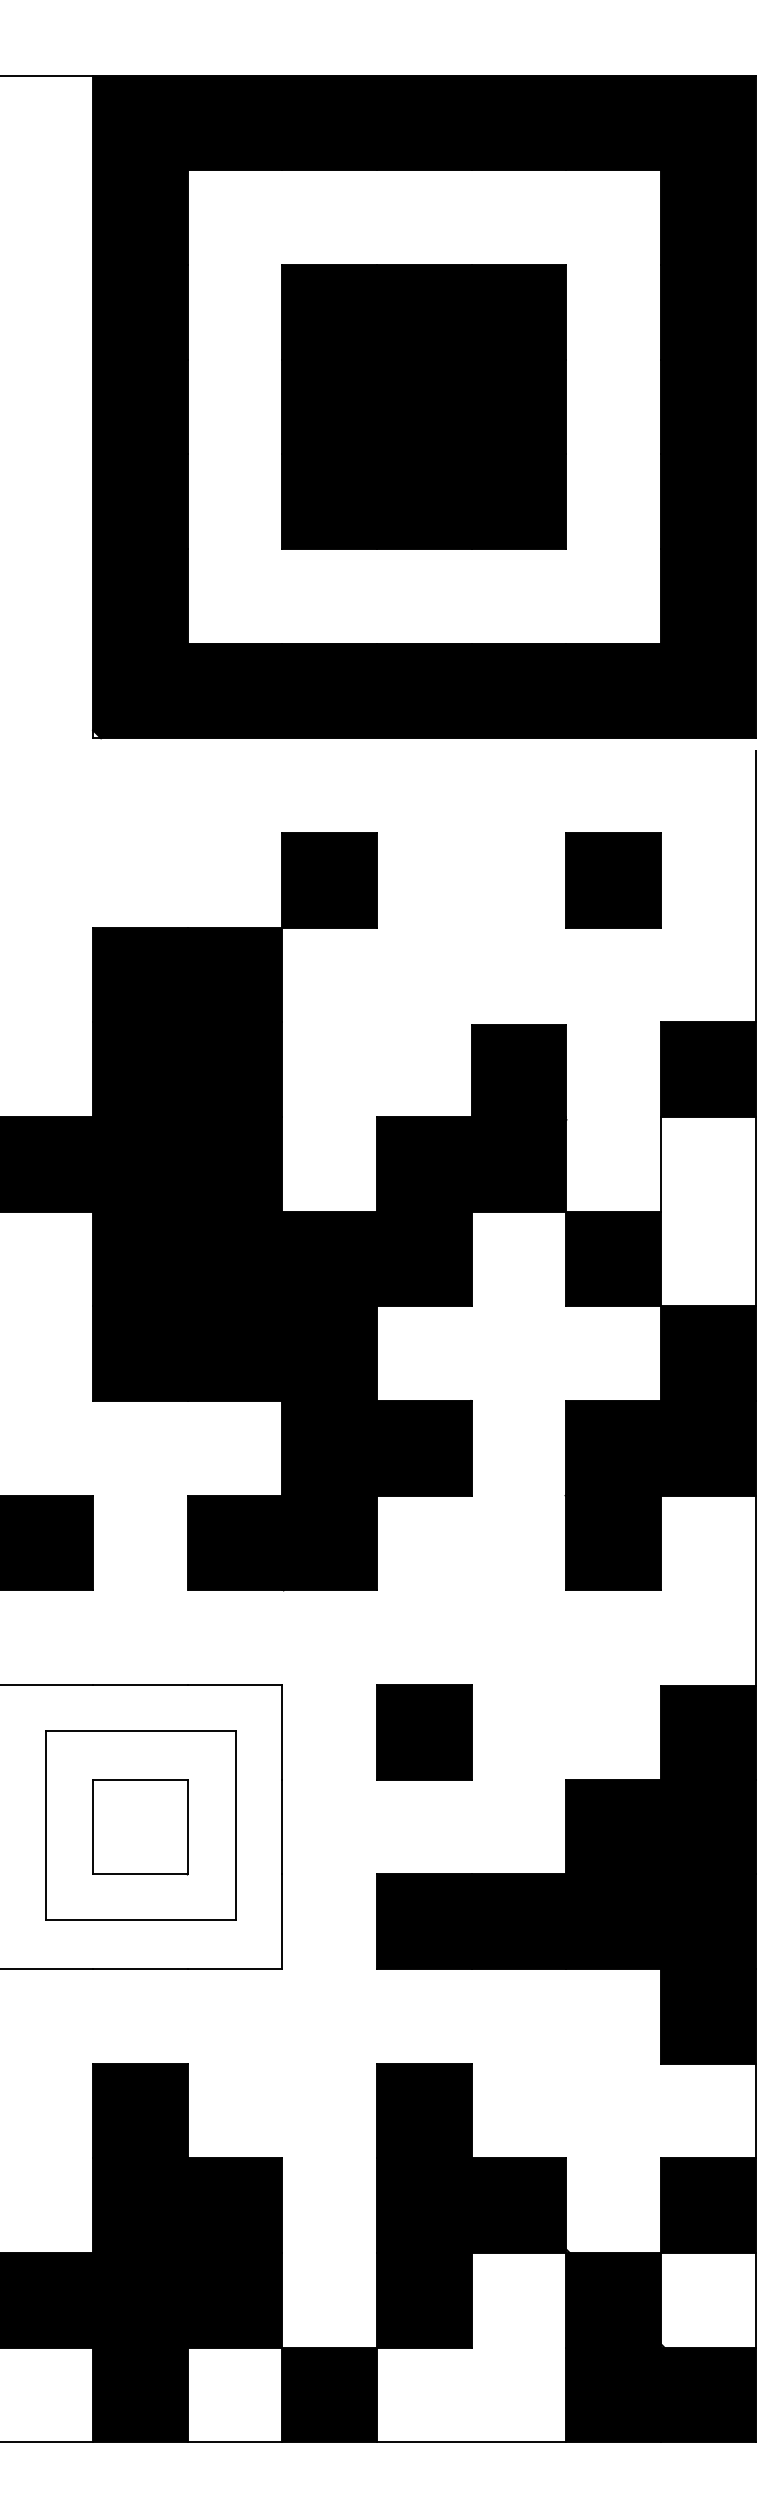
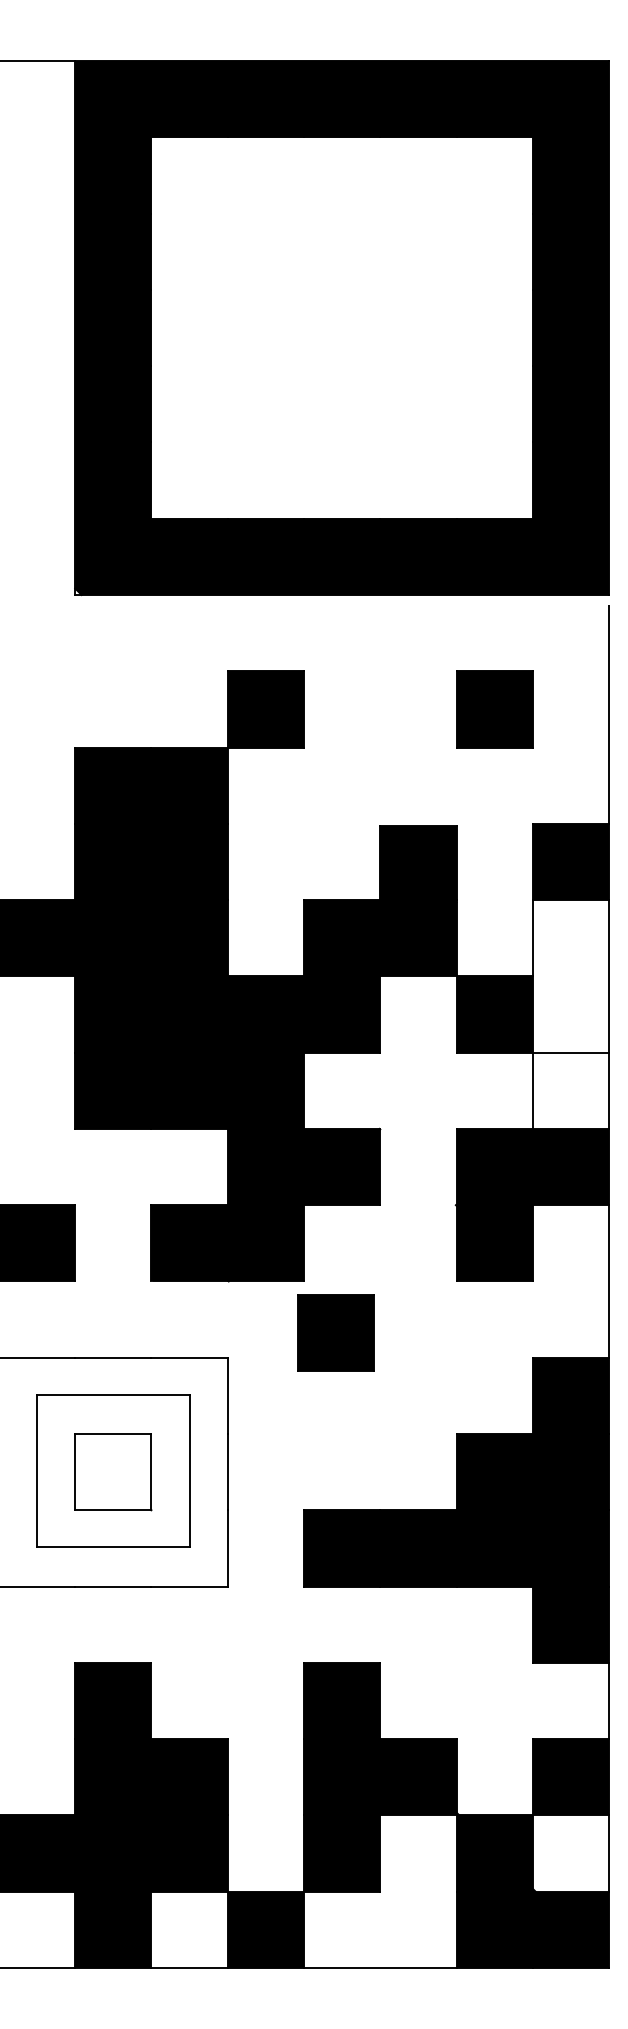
part: (423, 406) -> (341, 327), removed
fill: (708, 1353) -> (570, 1090), removed
part: (424, 1732) -> (335, 1333), moved

